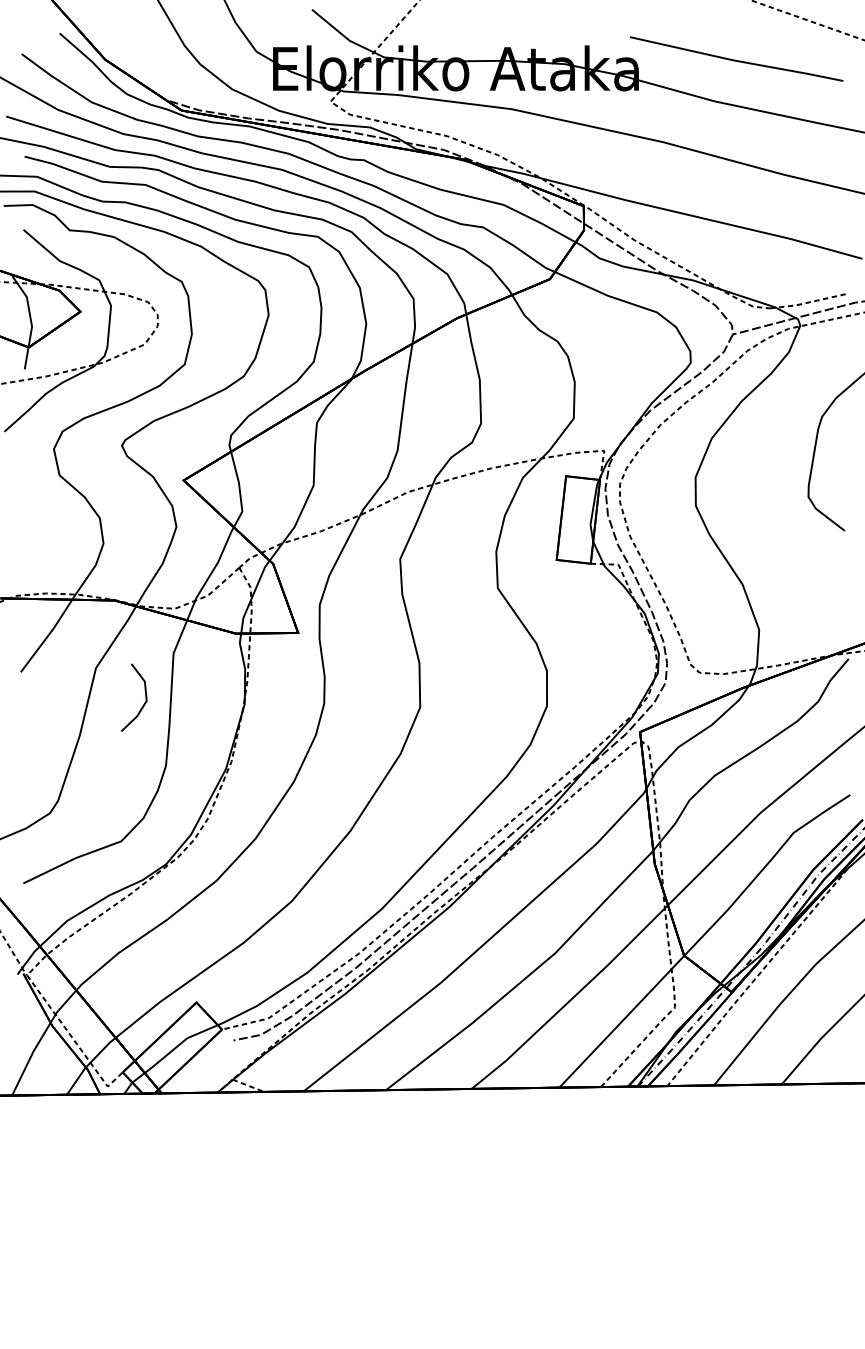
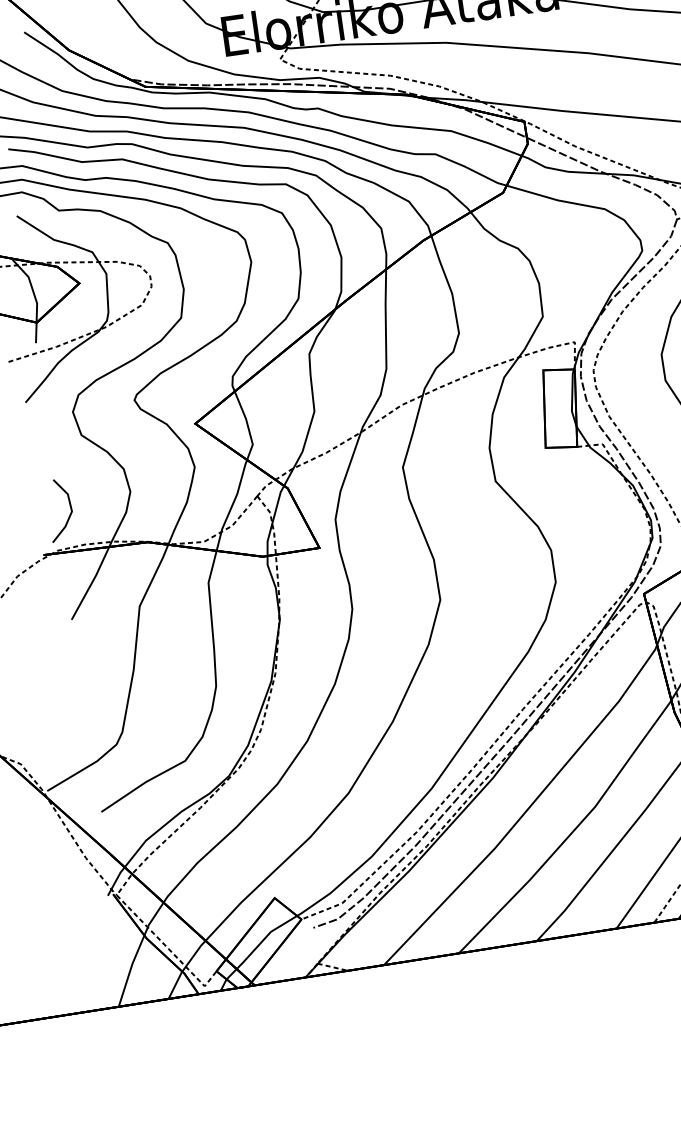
line: (145, 697) -> (70, 508), moved

